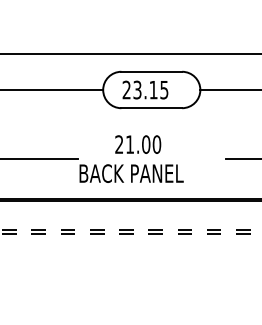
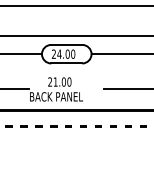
text: (151, 88) -> (66, 53), 23.15 -> 24.00

